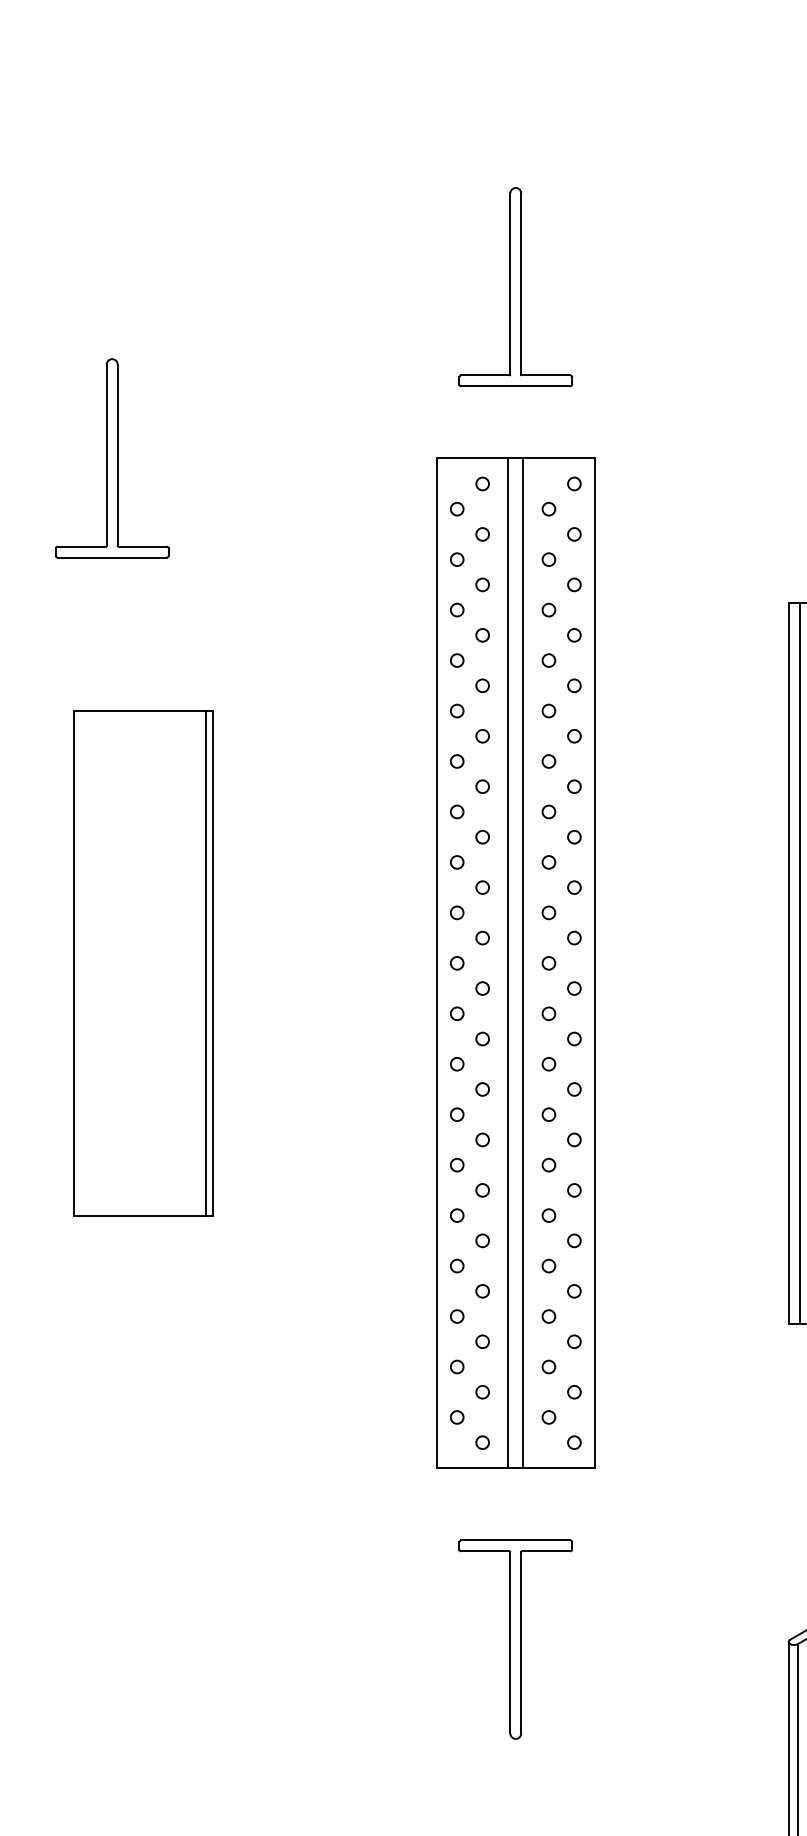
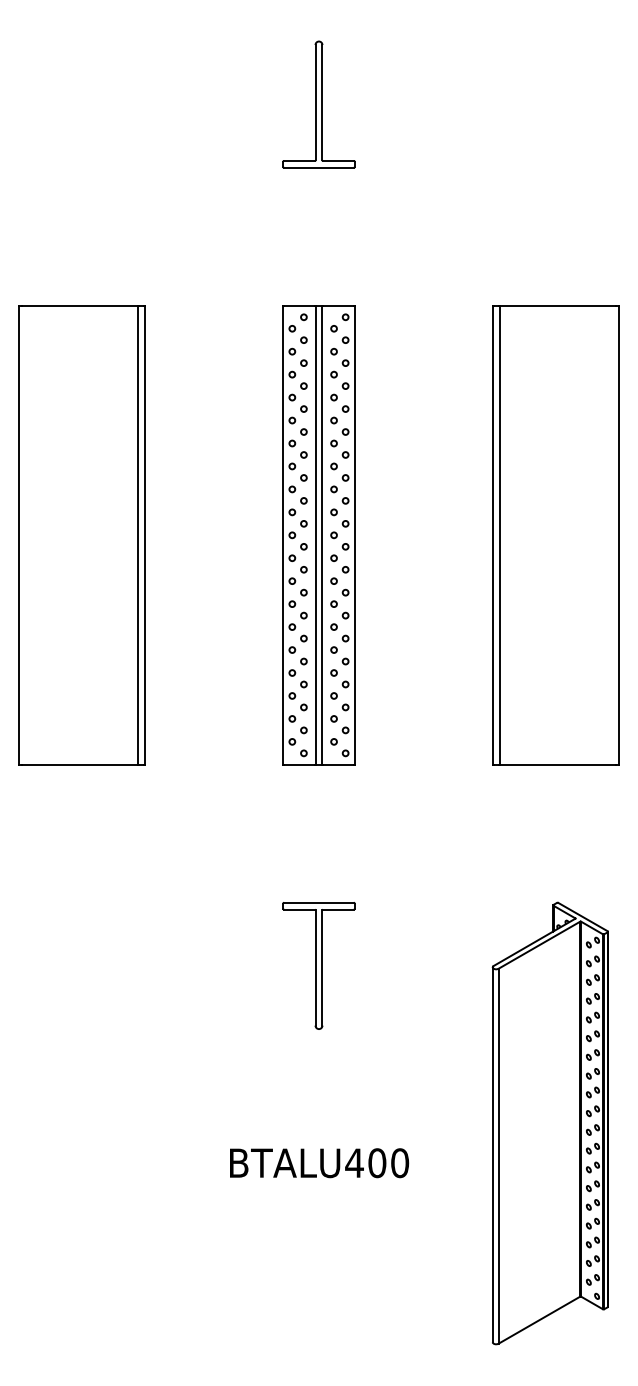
part: (111, 458) -> (61, 213), removed
part: (142, 963) -> (81, 535), size x1.43
part: (515, 963) -> (318, 535), size x0.71

